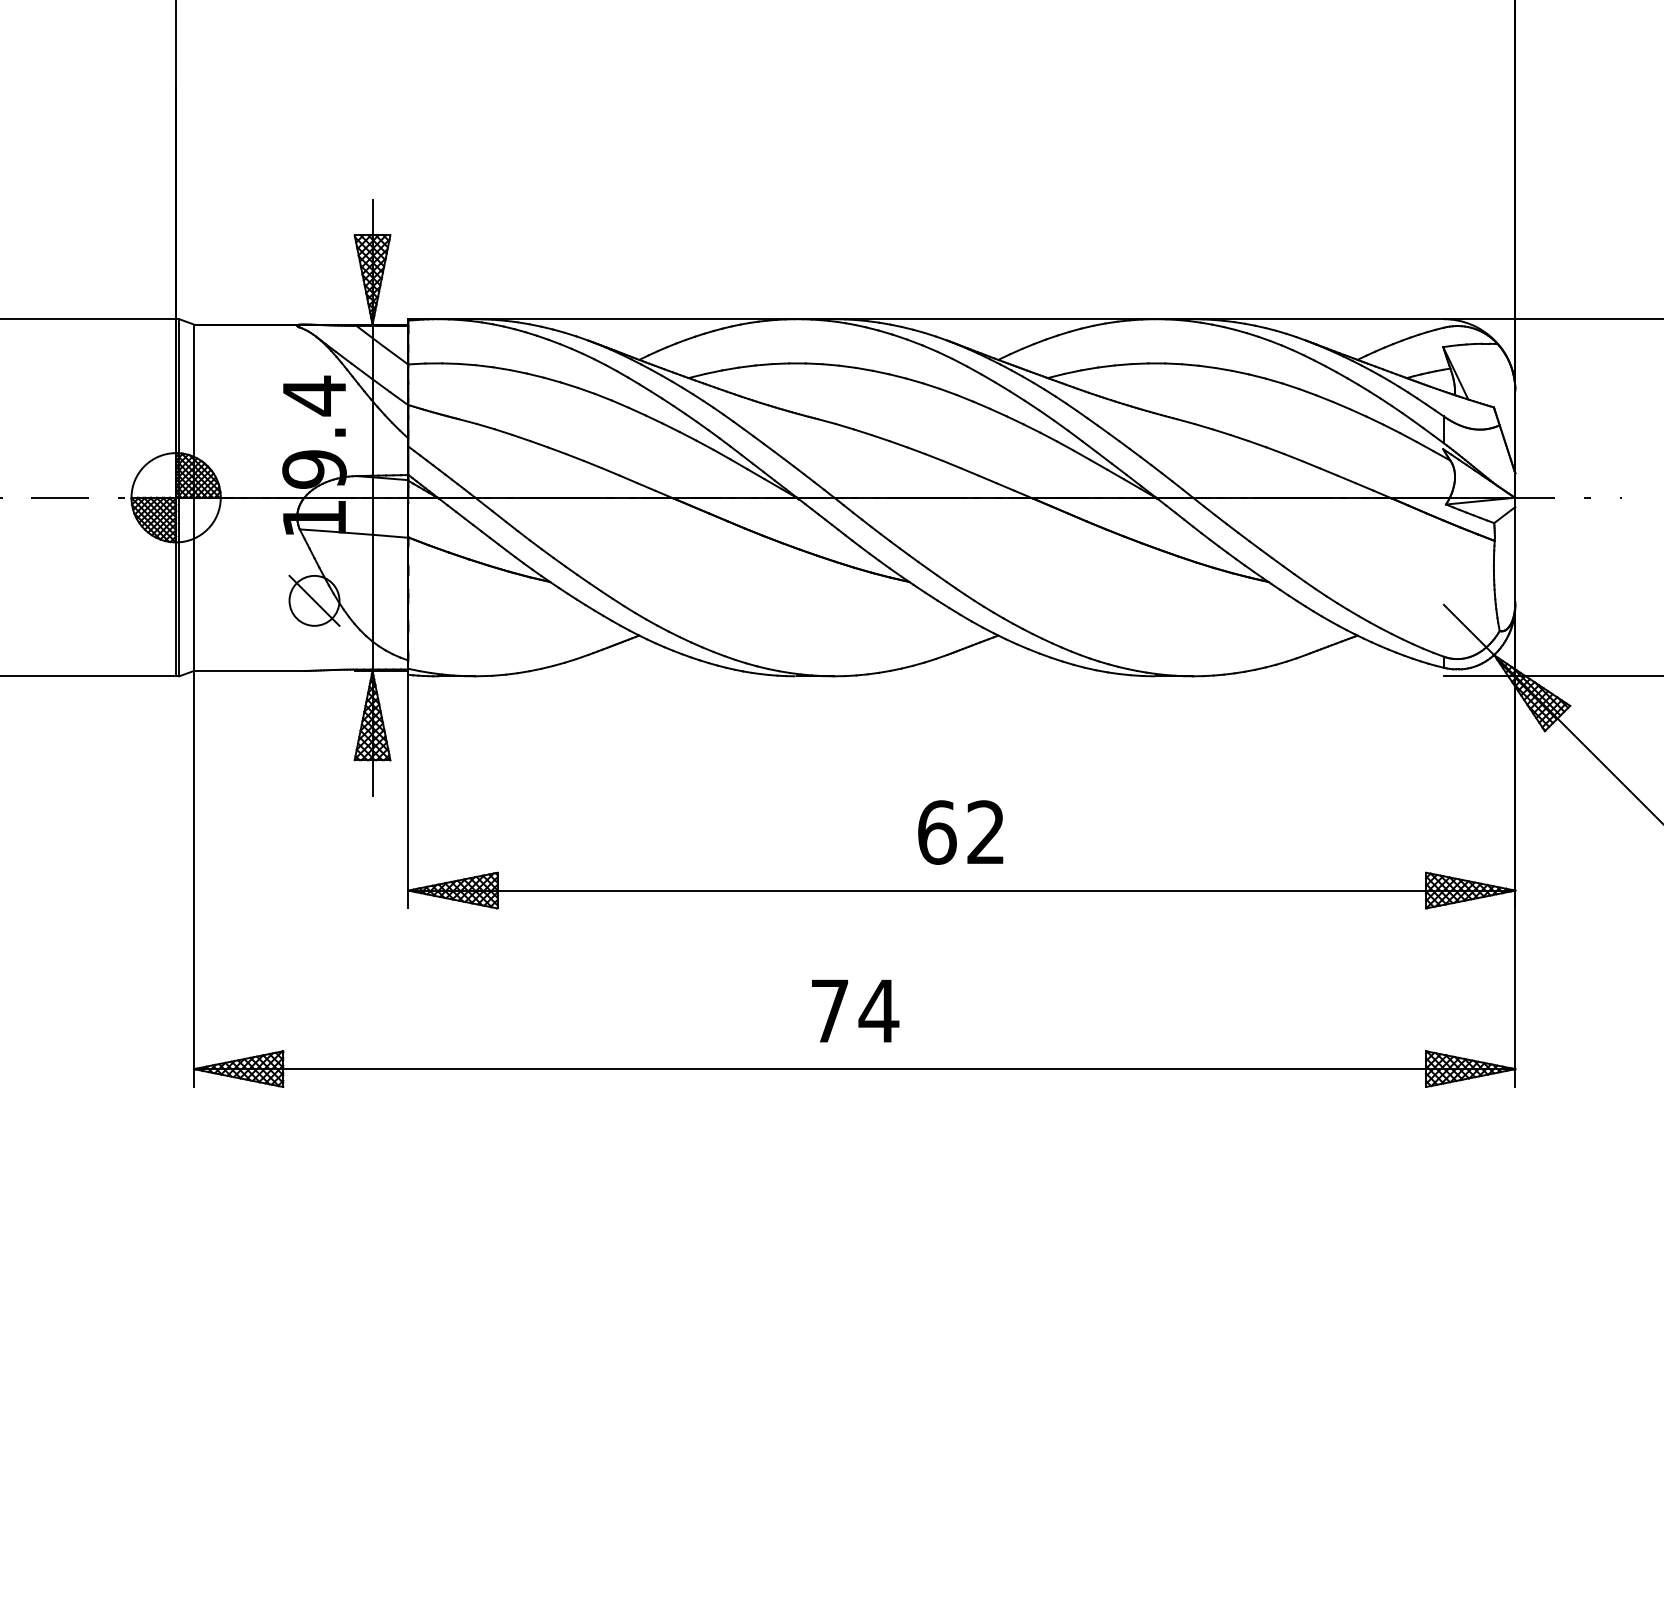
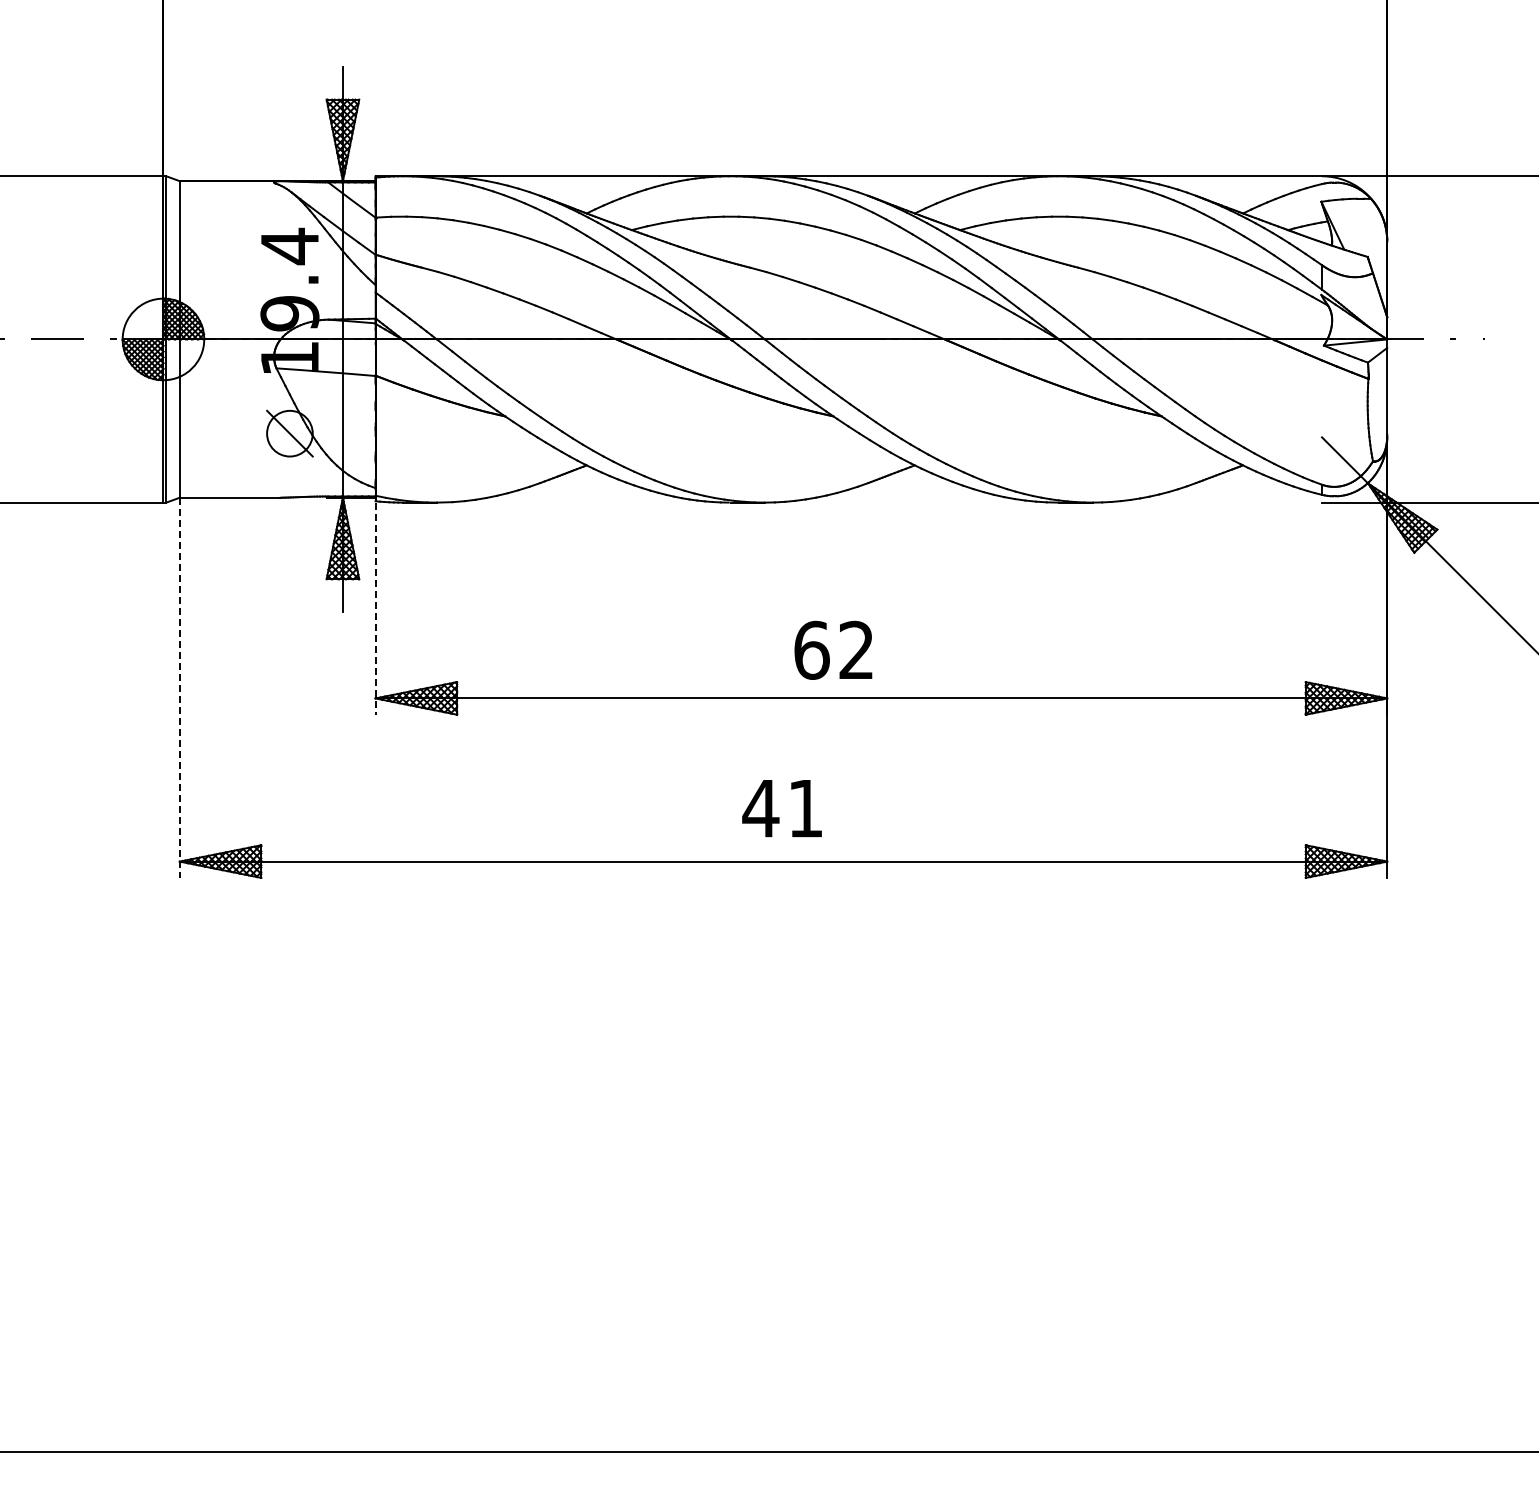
line: (408, 793) -> (375, 609), solid -> dashed
text: (960, 831) -> (833, 649), moved
line: (193, 879) -> (179, 688), solid -> dashed
text: (854, 1011) -> (783, 808), 74 -> 41

